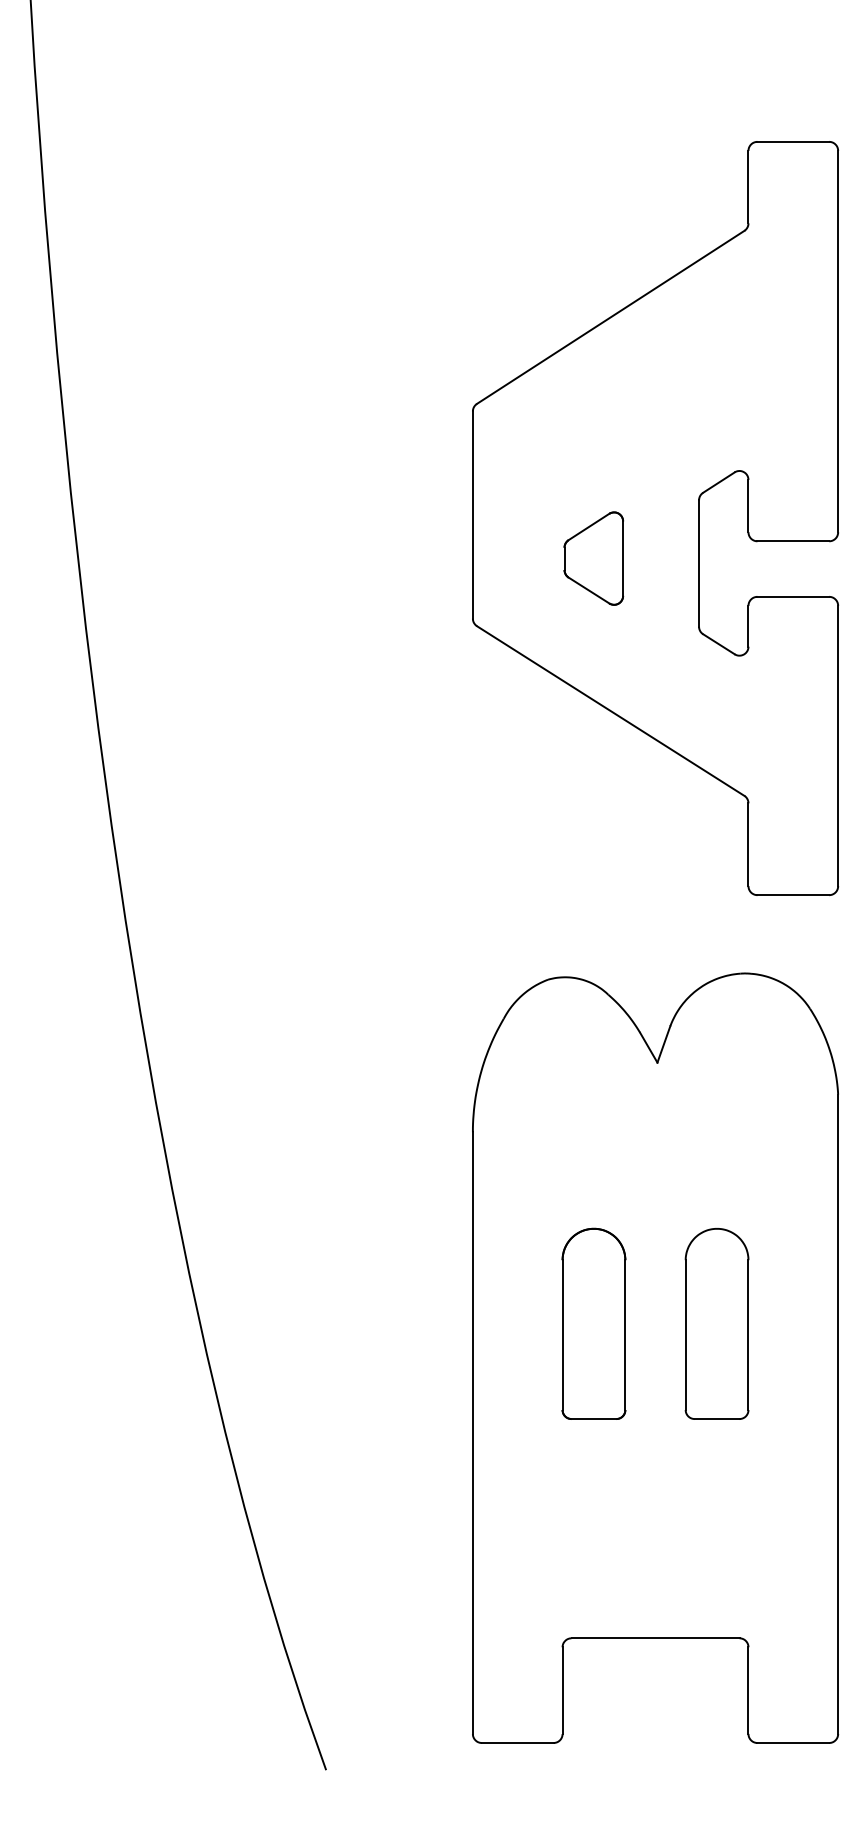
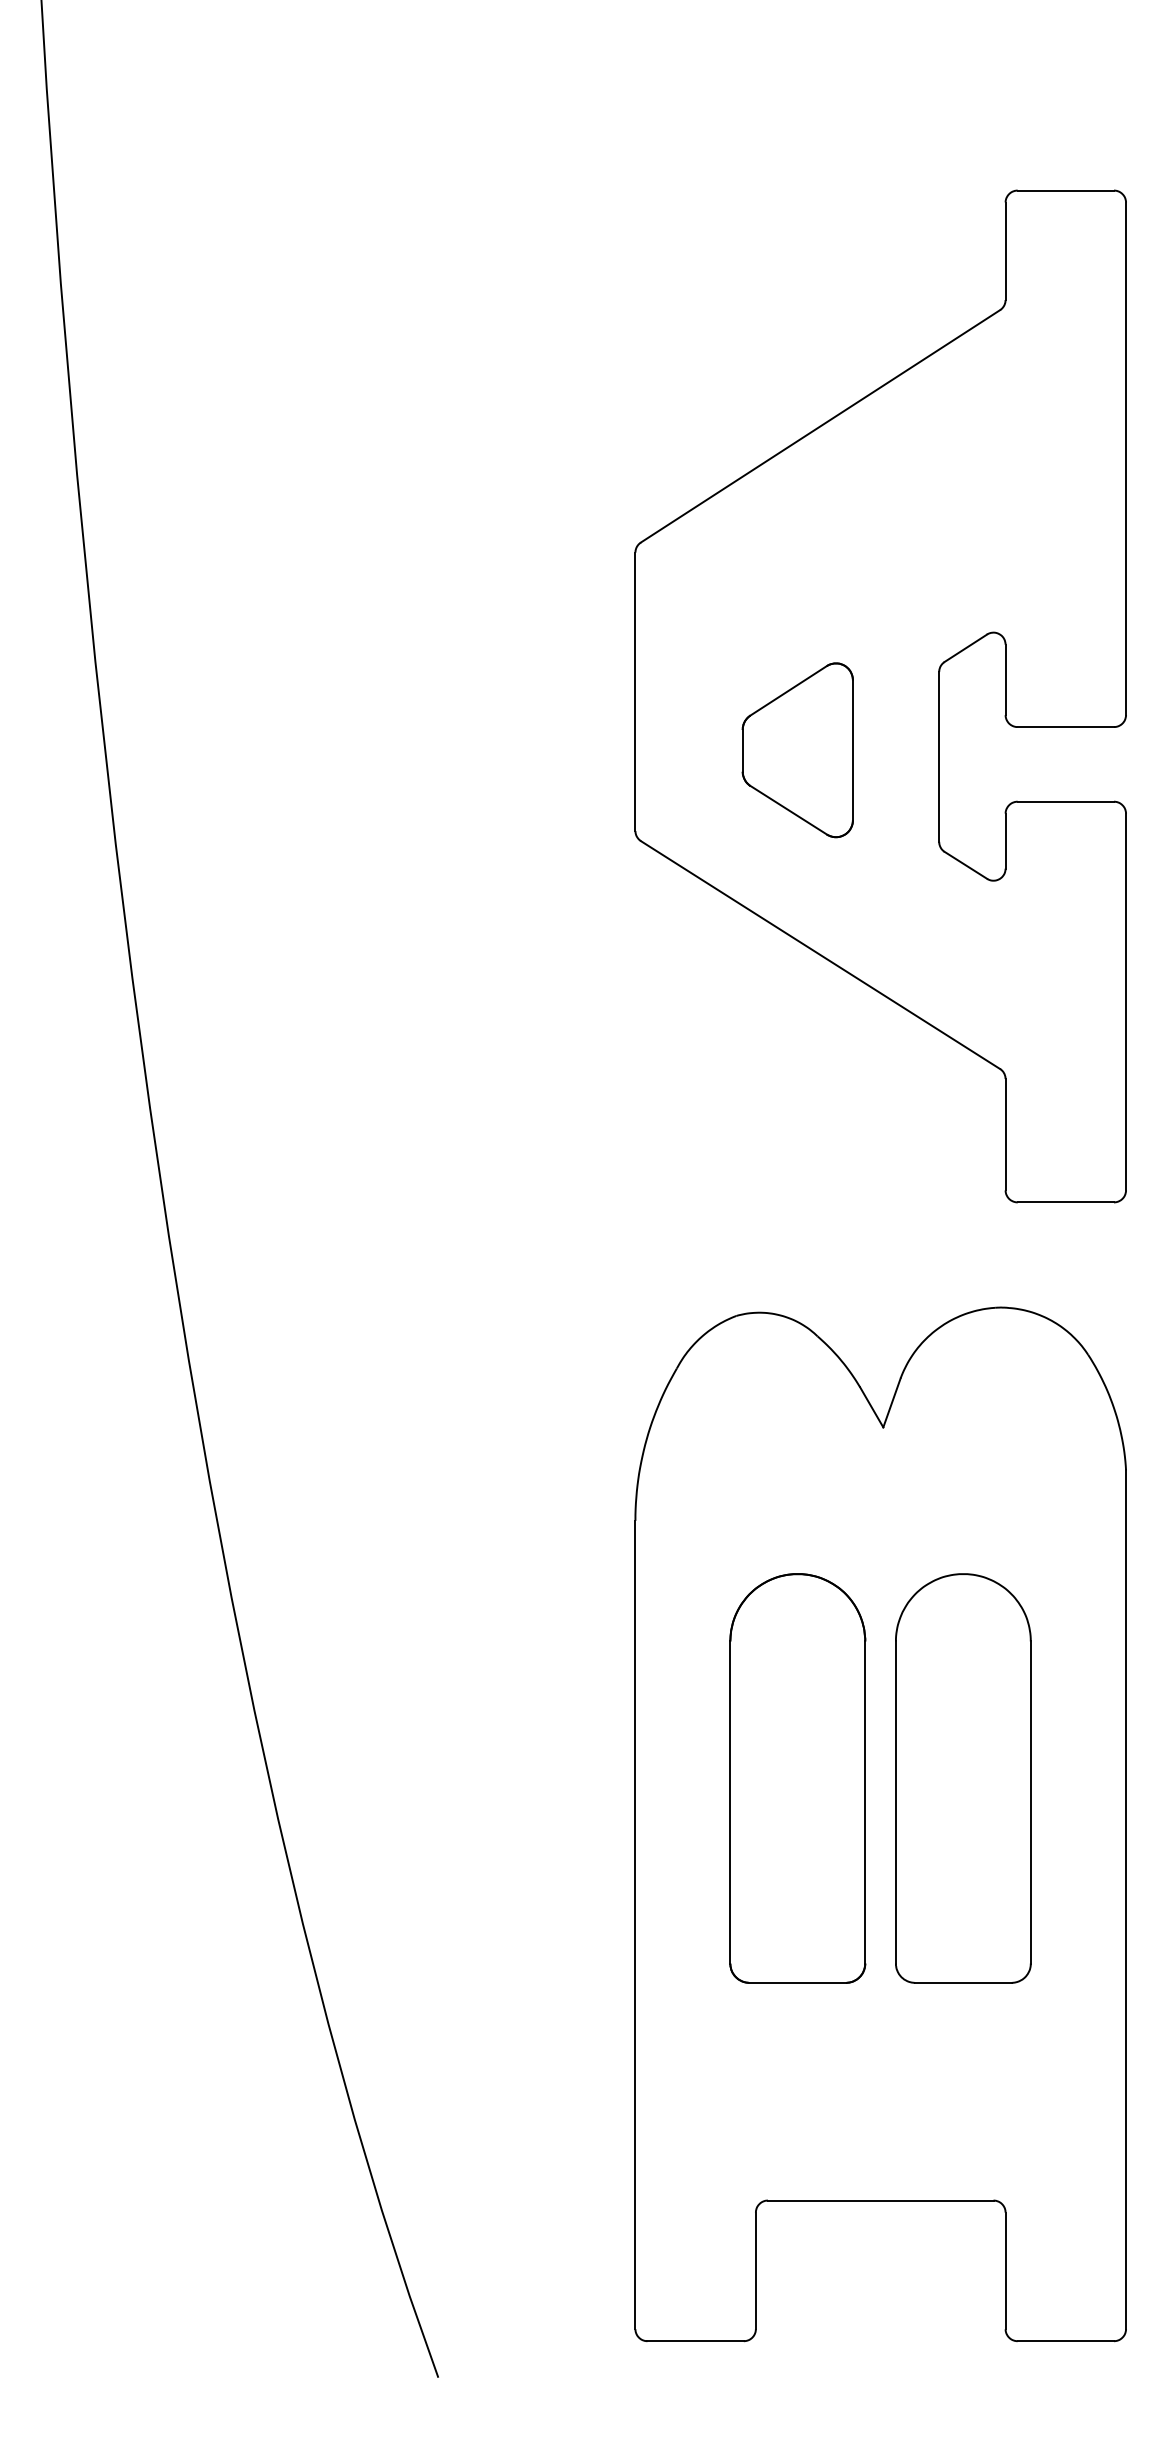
part: (593, 558) -> (797, 750), size x1.4
part: (594, 1323) -> (798, 1777), size x1.6
part: (717, 1323) -> (963, 1777), size x1.6

